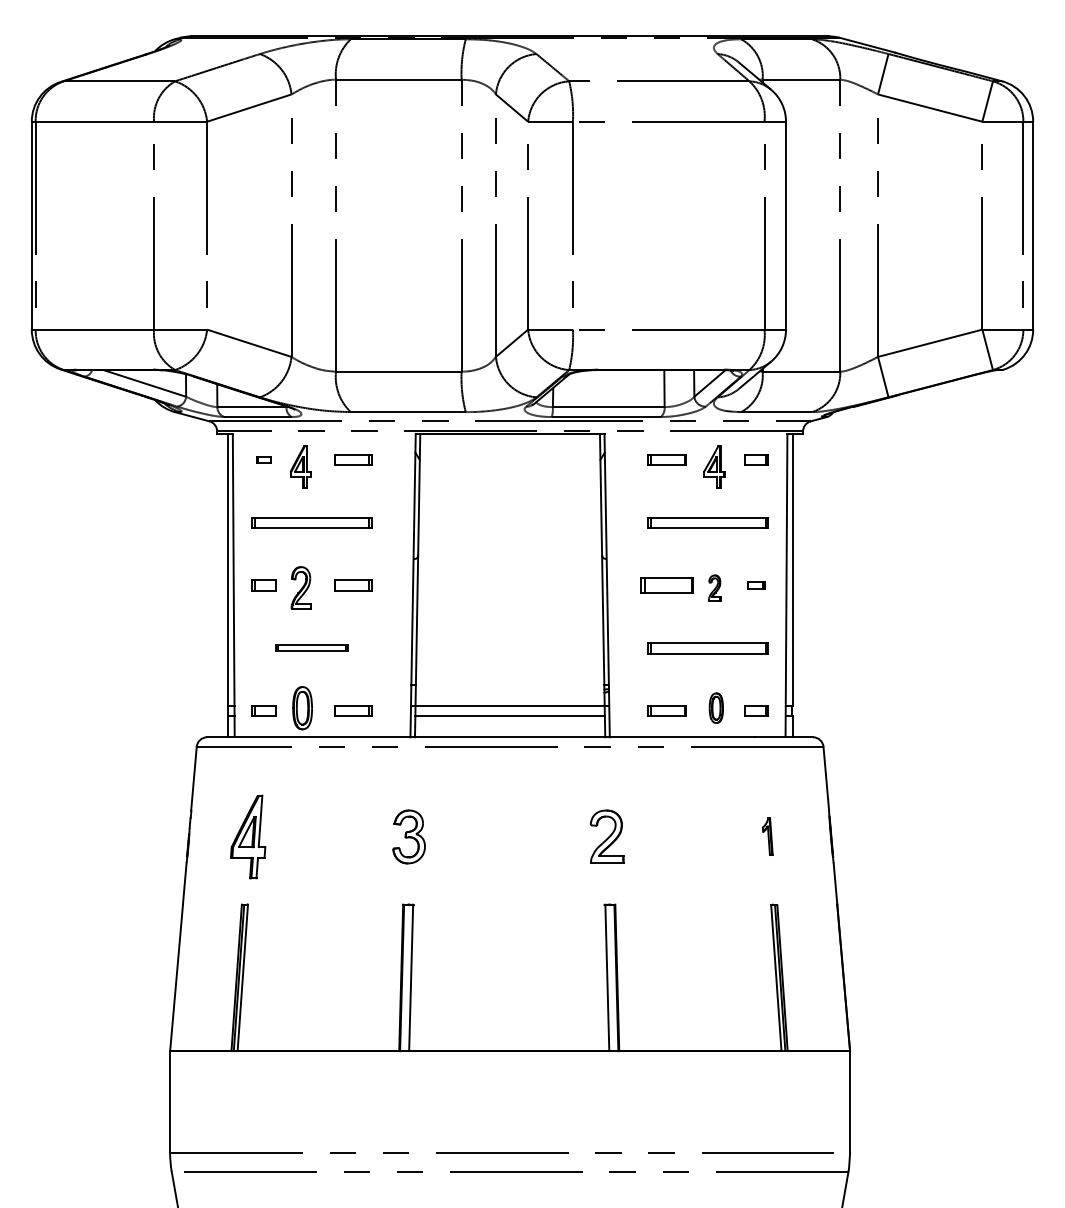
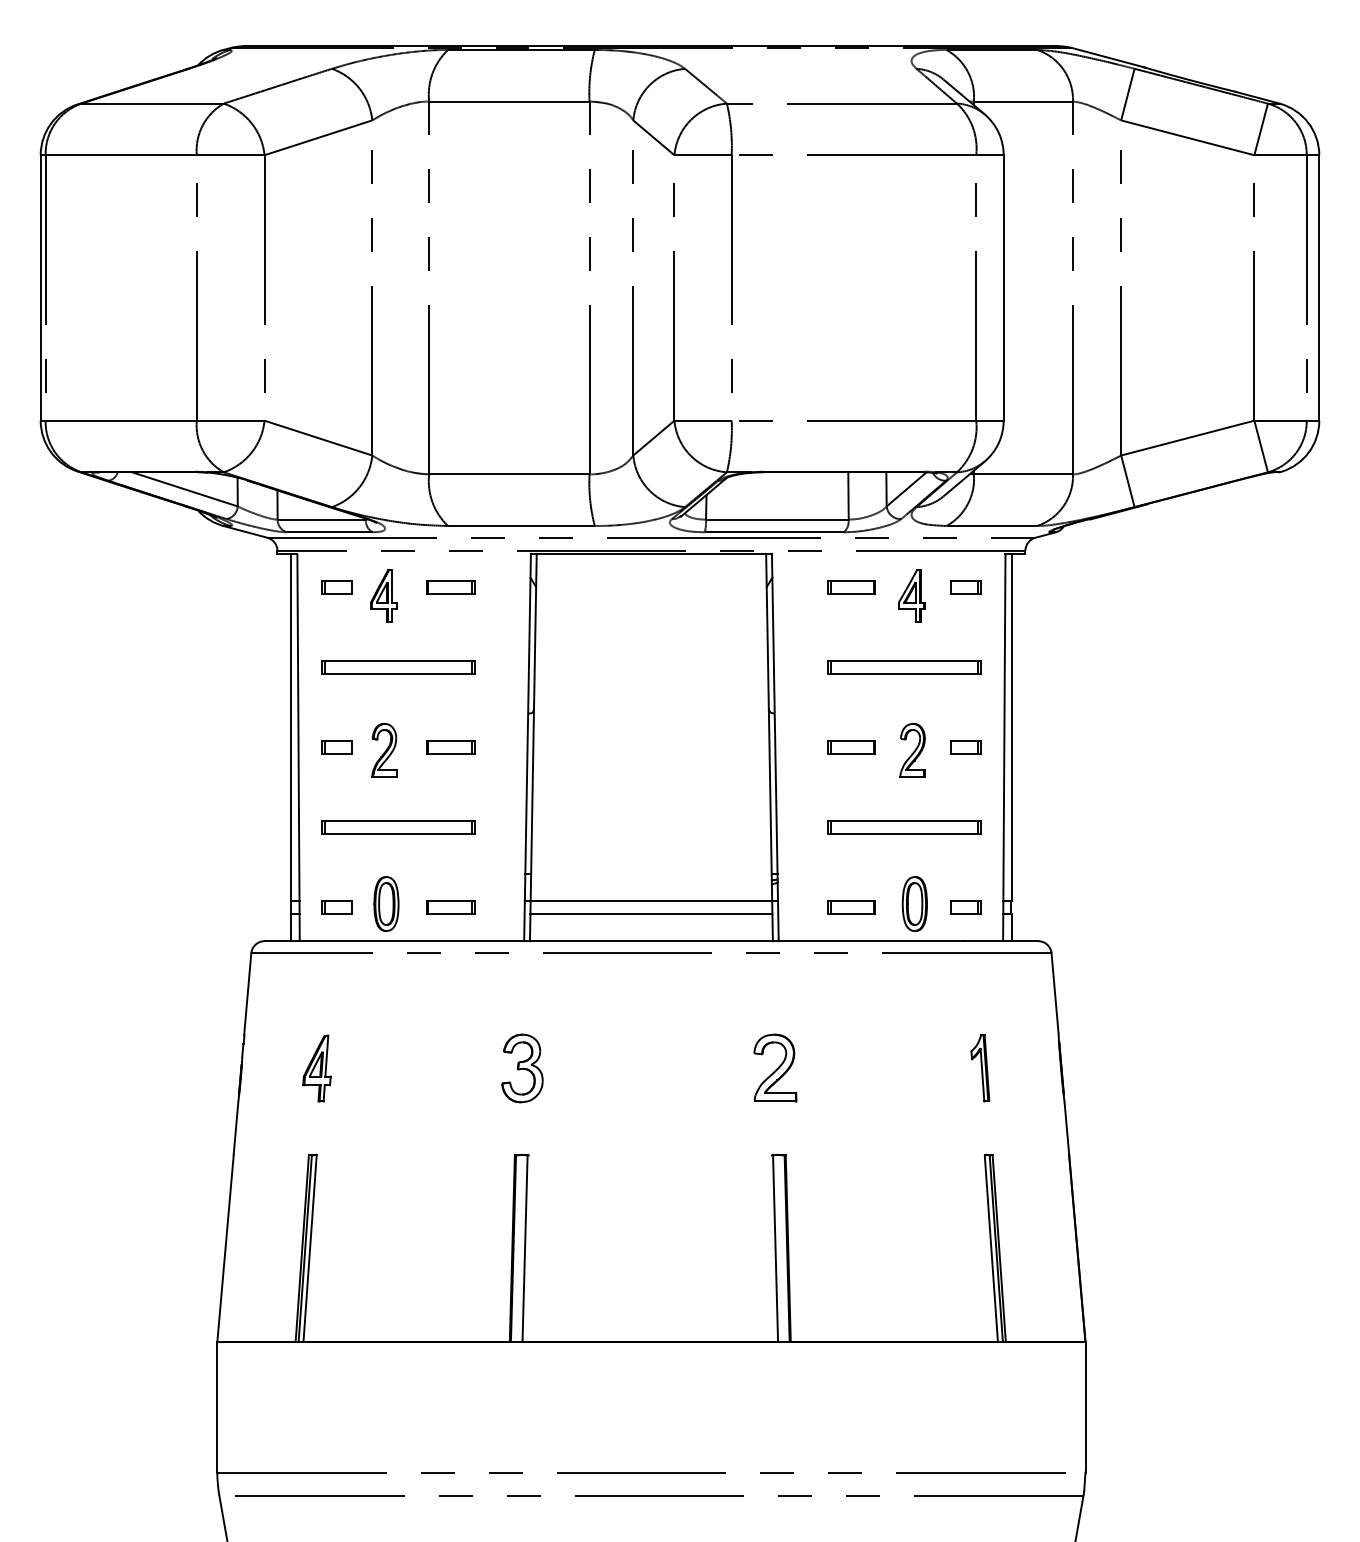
part: (263, 460) -> (336, 587), size x1.67
part: (666, 585) -> (851, 747), size x0.71
part: (756, 585) -> (965, 747), size x1.43
part: (714, 587) -> (912, 750), size x1.67
part: (312, 648) -> (398, 827), size x1.67
part: (716, 707) -> (914, 903), size x1.43
part: (247, 837) -> (316, 1068), size x0.62
part: (767, 837) -> (980, 1068), size x1.43

